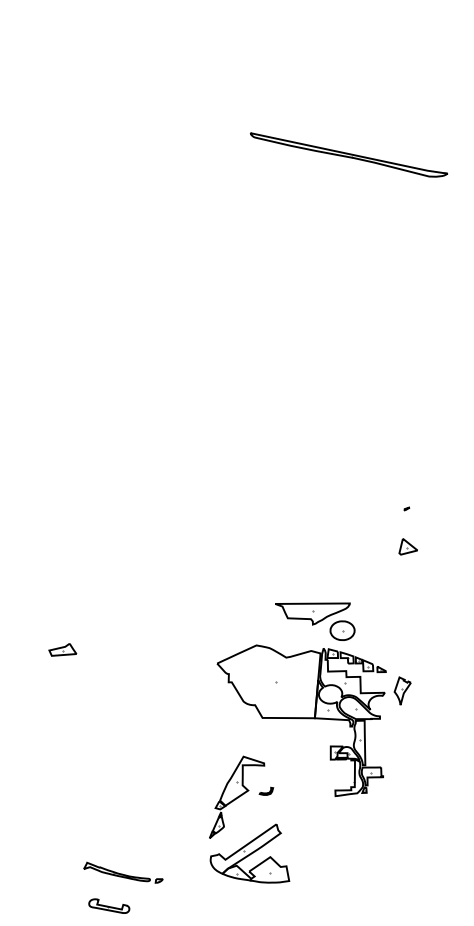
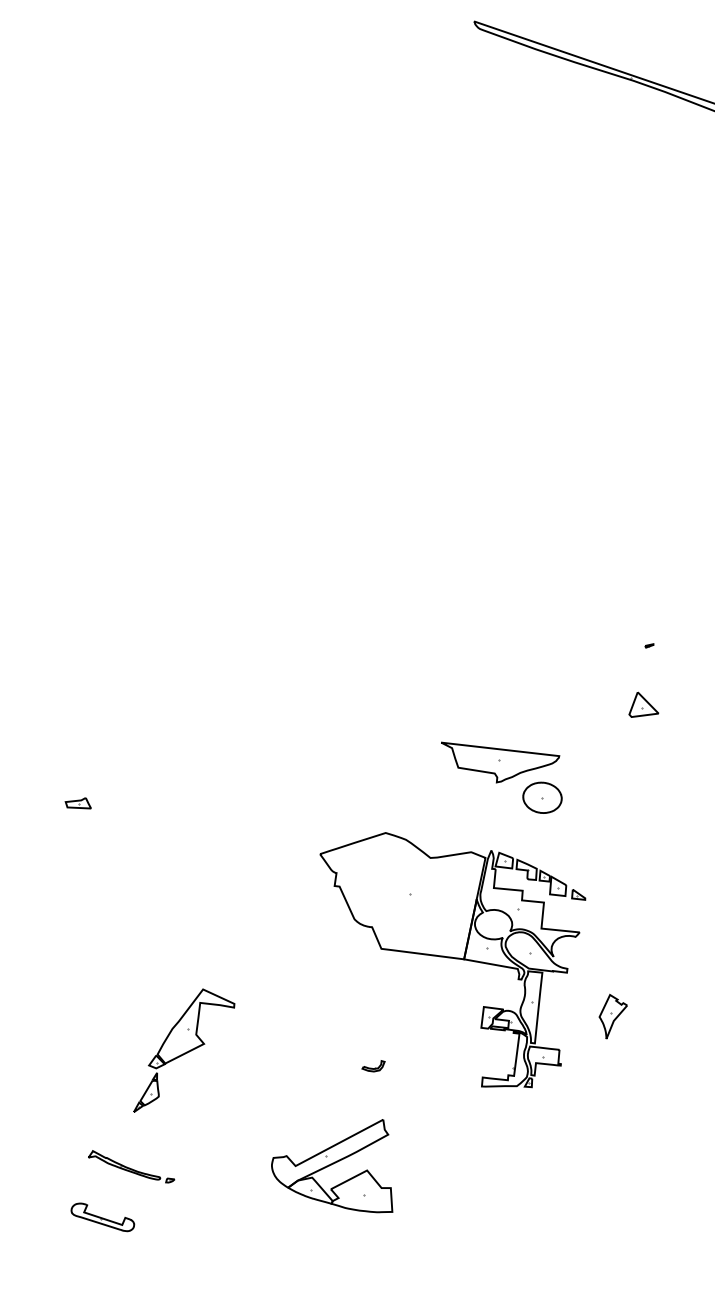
part: (315, 621) -> (501, 778), moved
part: (62, 649) -> (78, 802), size x0.6
part: (402, 690) -> (612, 1016), moved
part: (237, 796) -> (185, 1051), moved
part: (123, 872) -> (131, 1166), size x0.7

